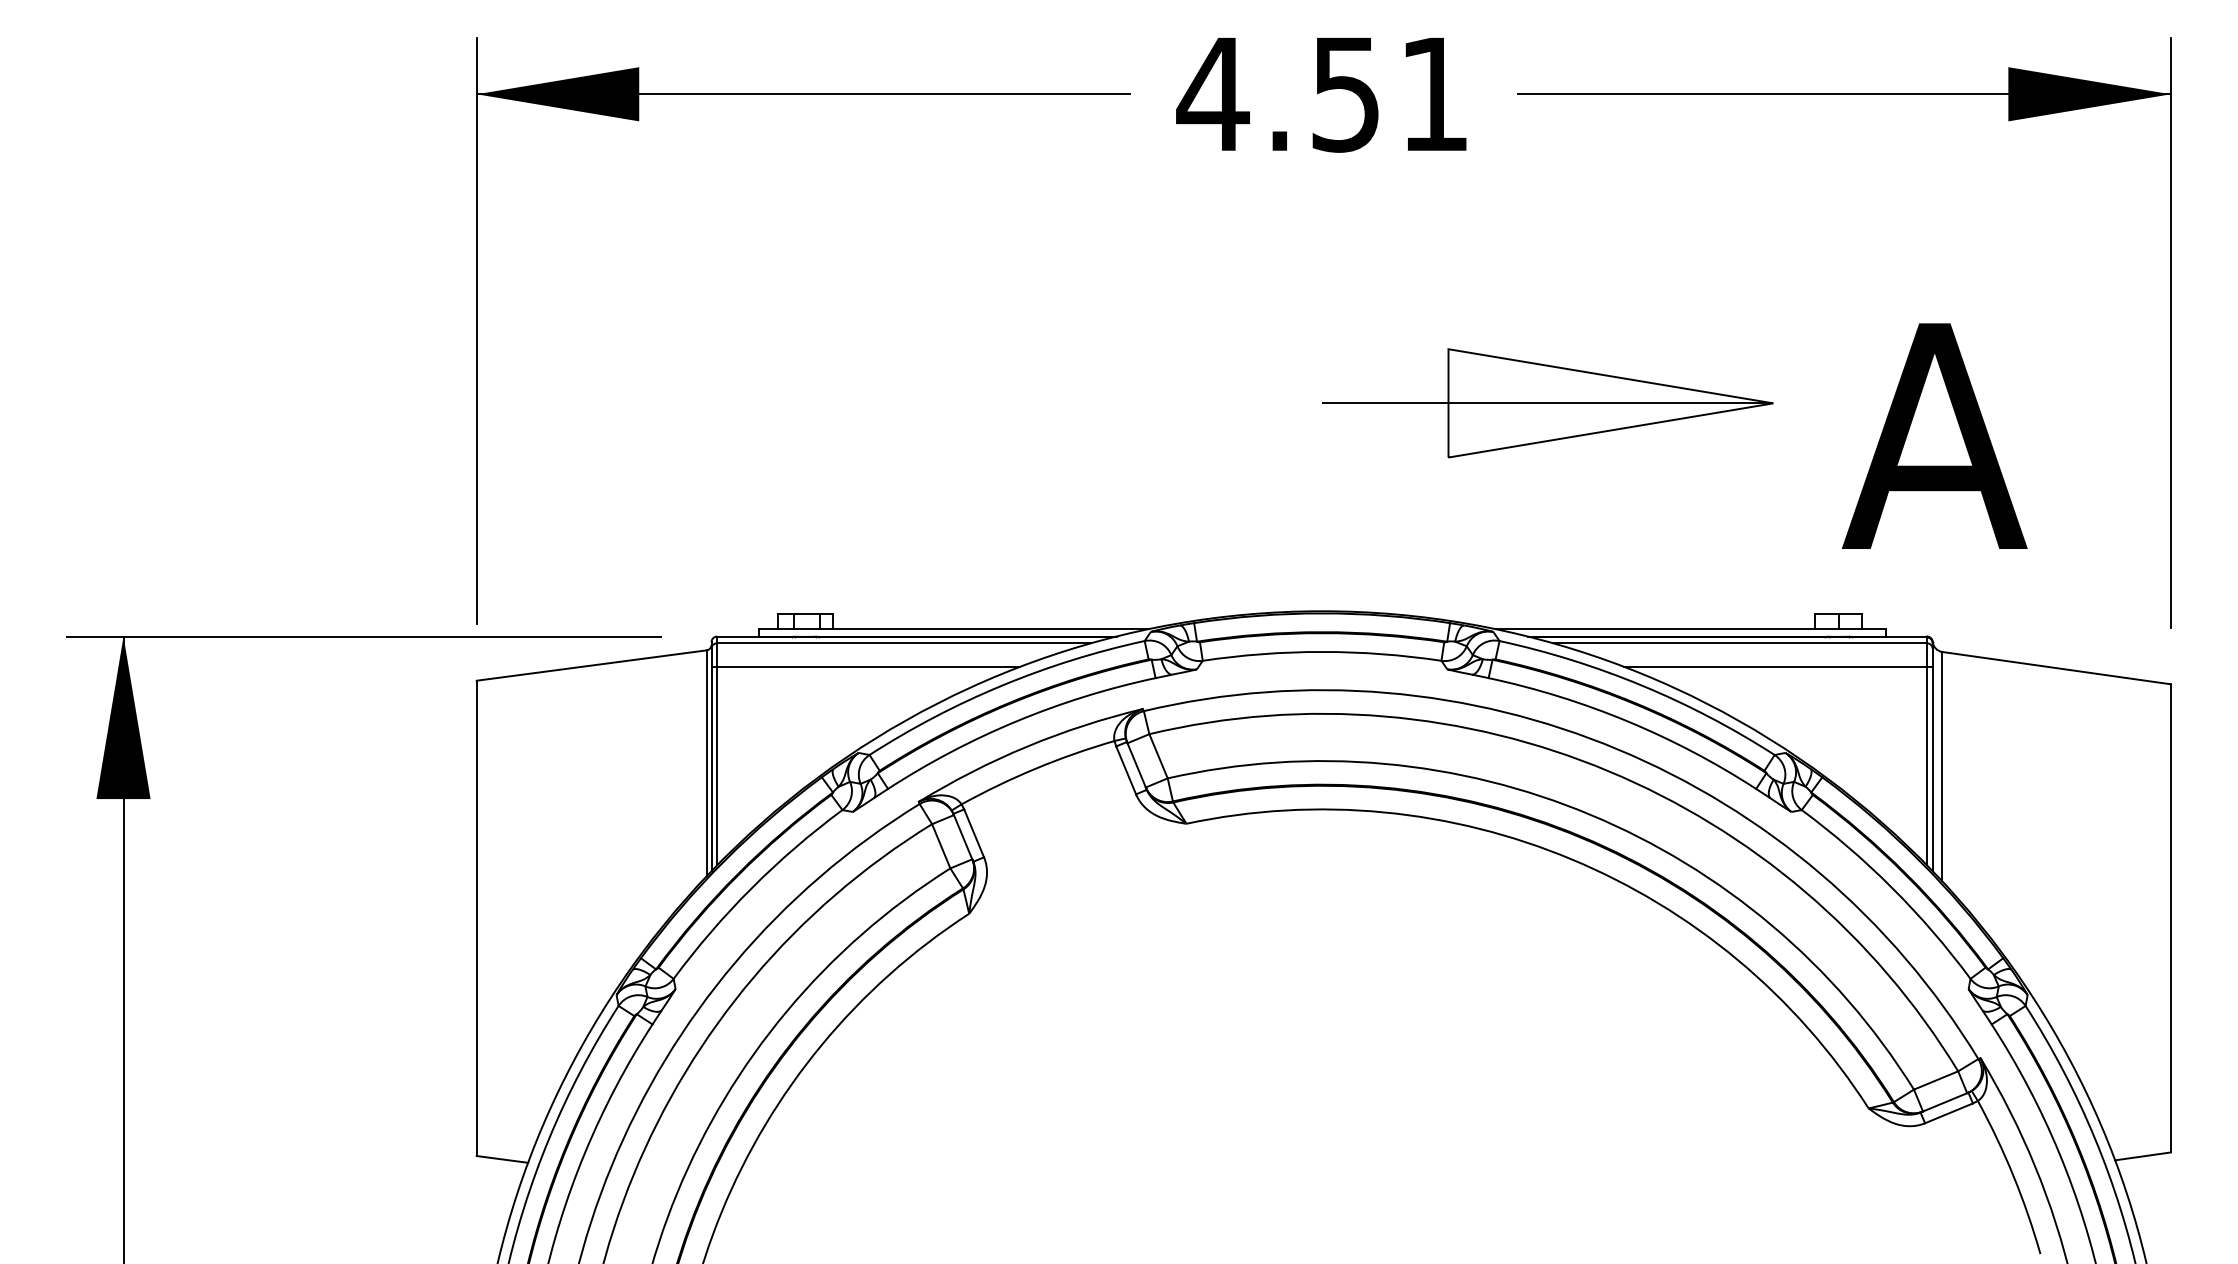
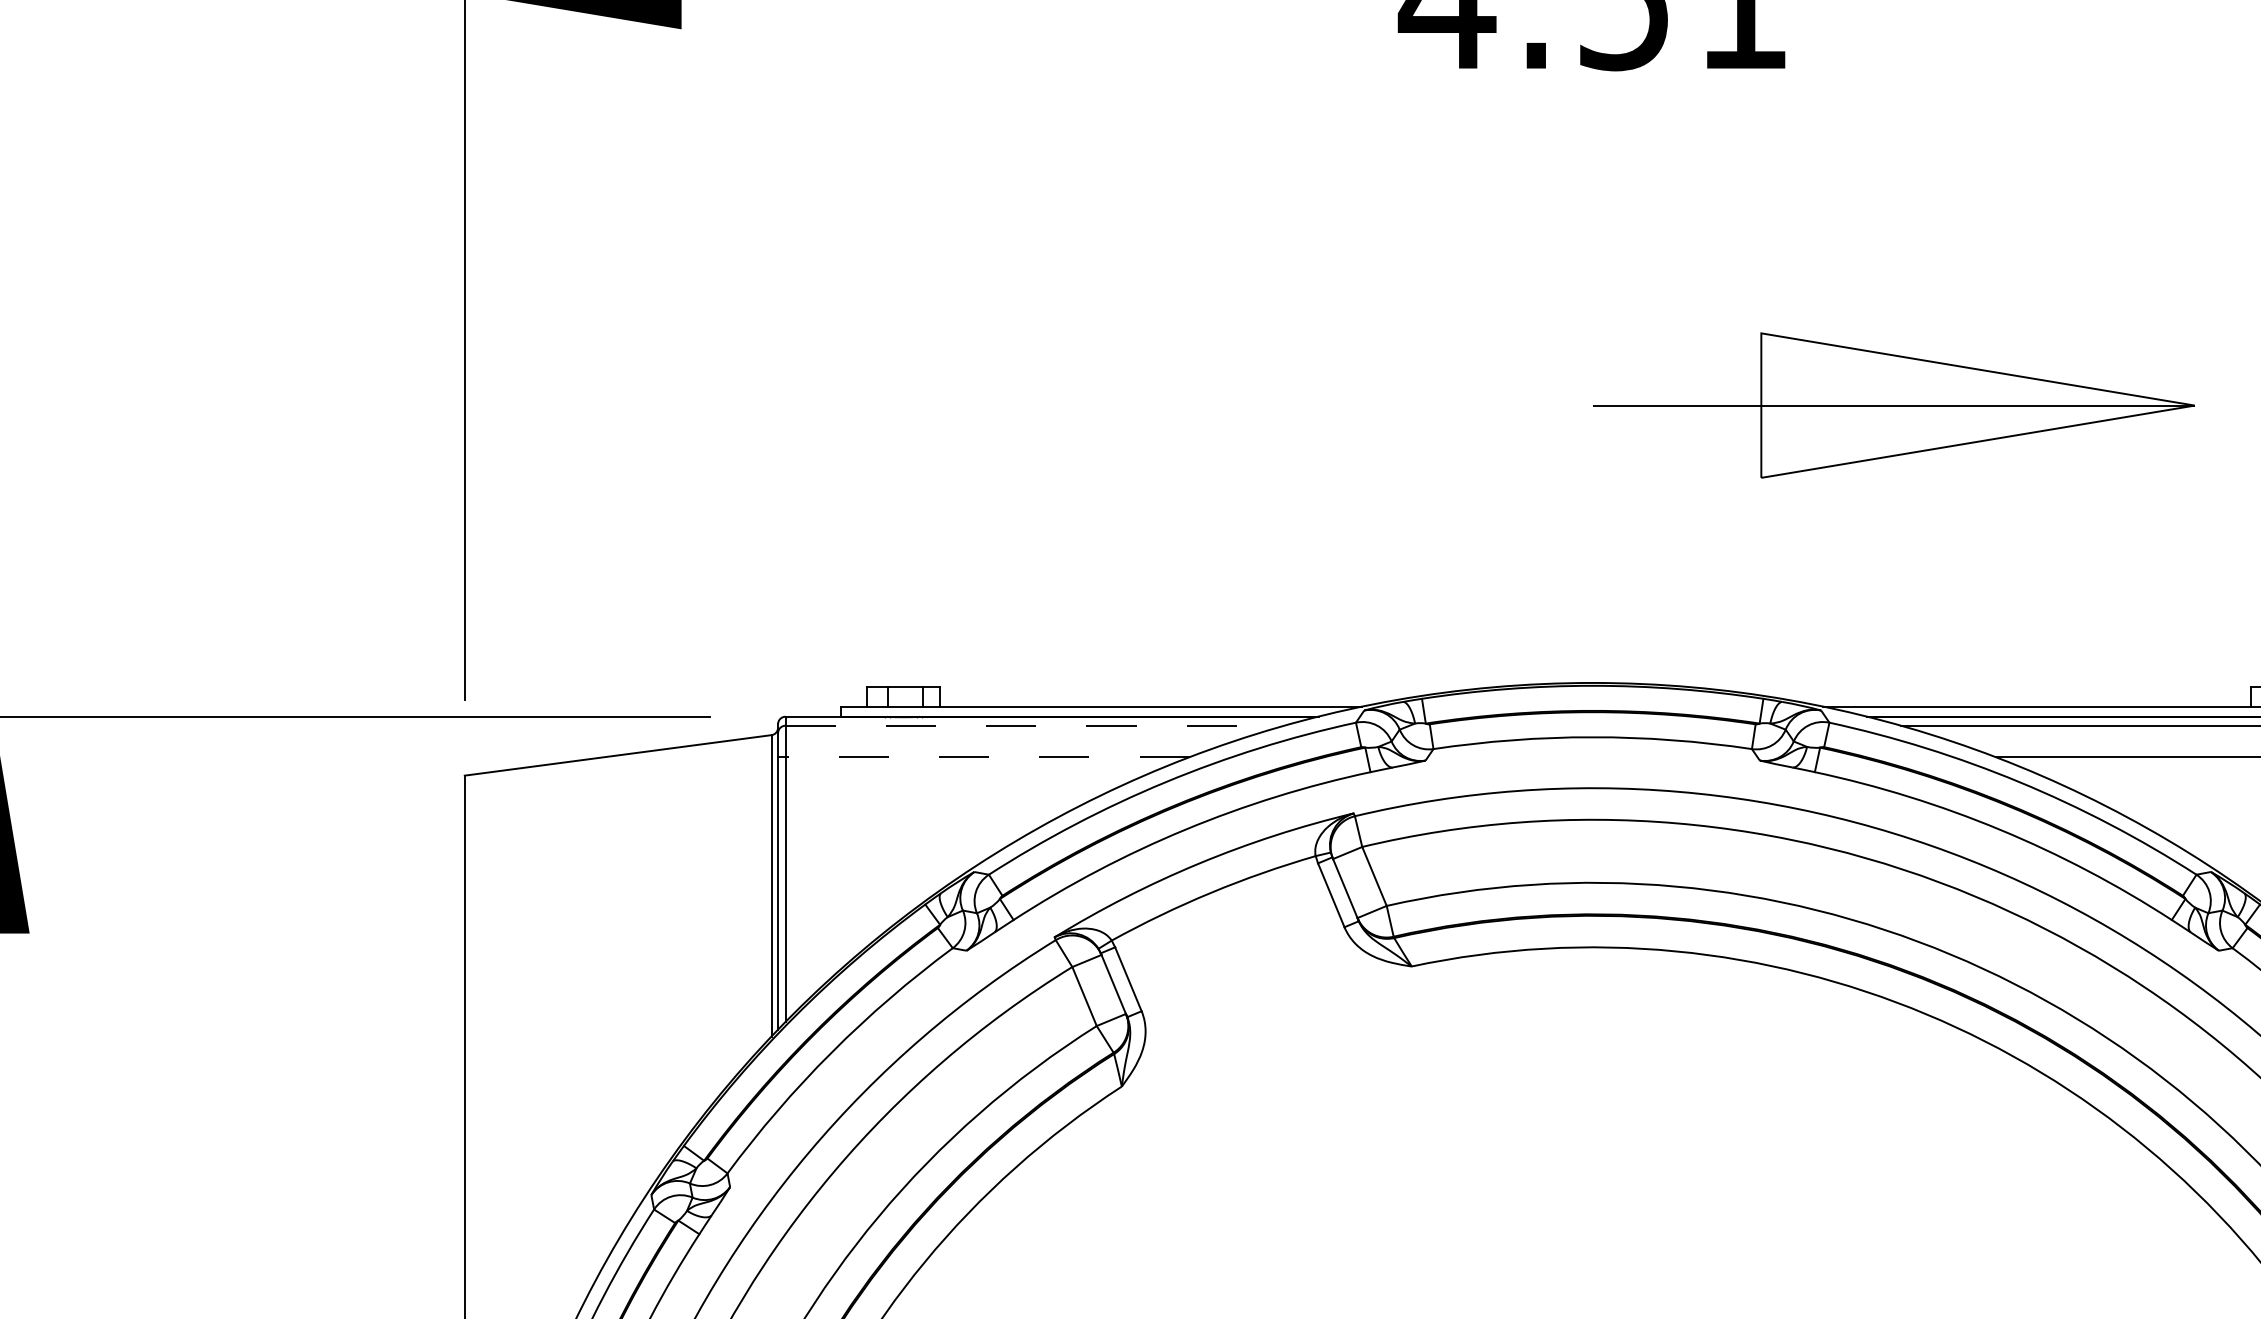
line: (904, 643) -> (1035, 725), solid -> dashed
line: (868, 666) -> (987, 756), solid -> dashed

